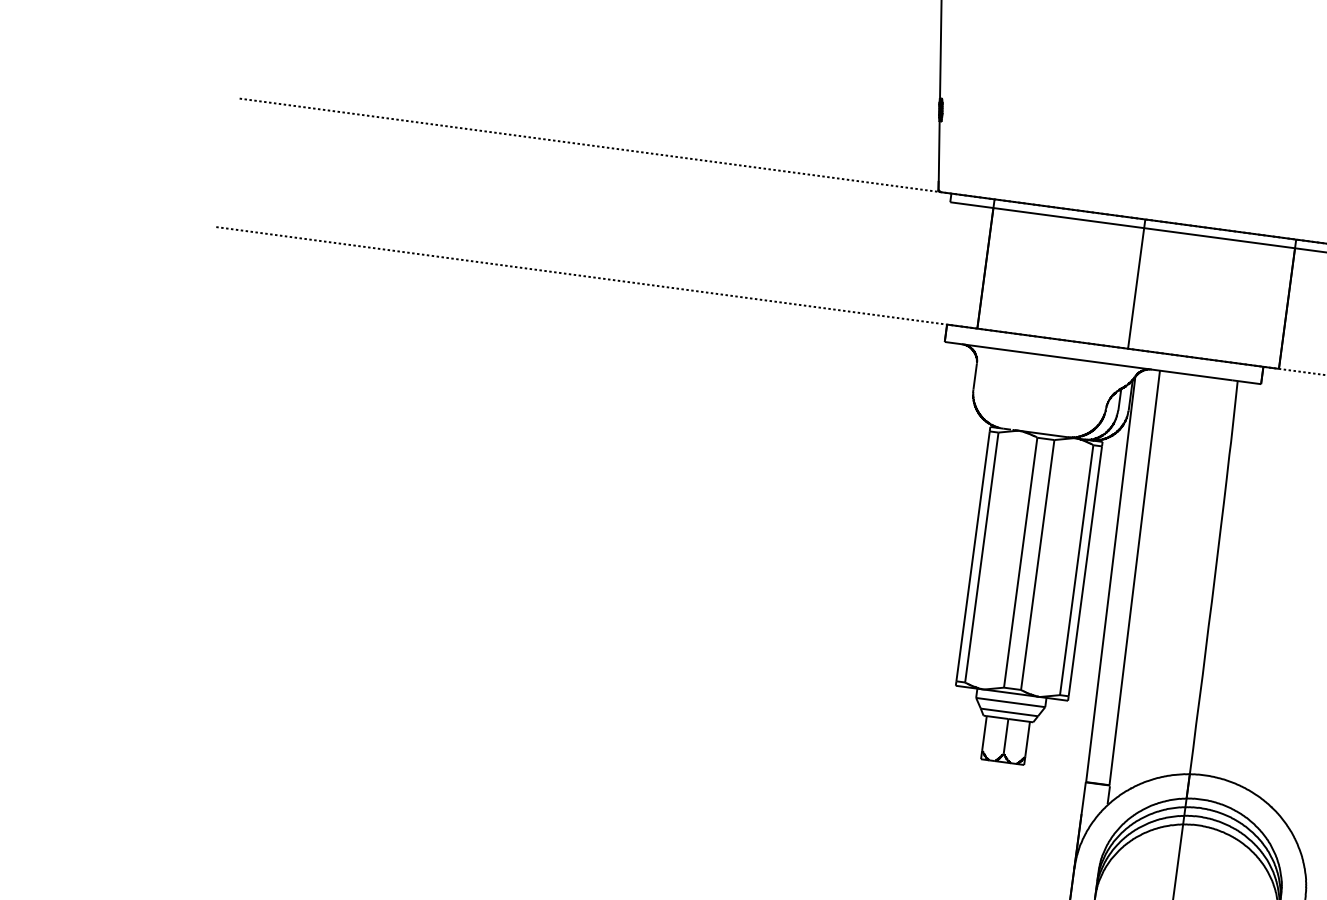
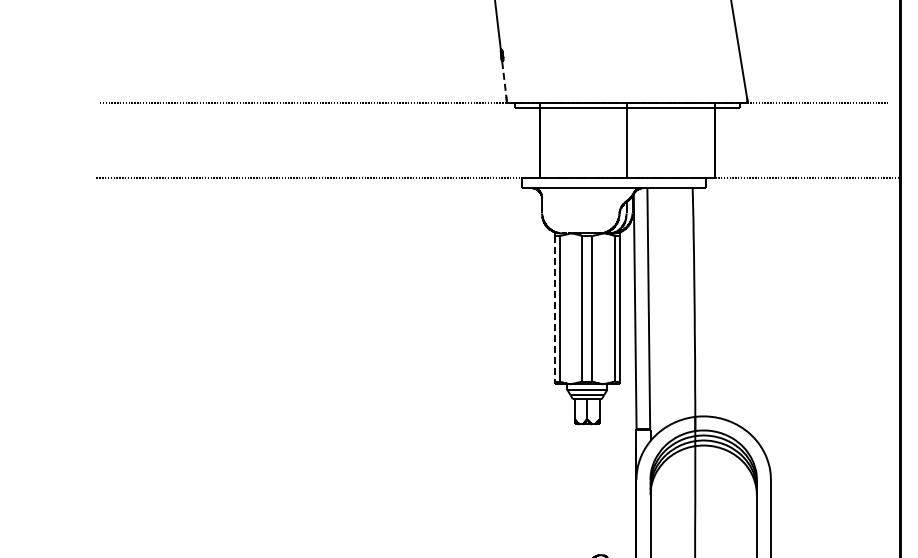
line: (939, 154) -> (504, 81), solid -> dashed
line: (972, 555) -> (554, 308), solid -> dashed

